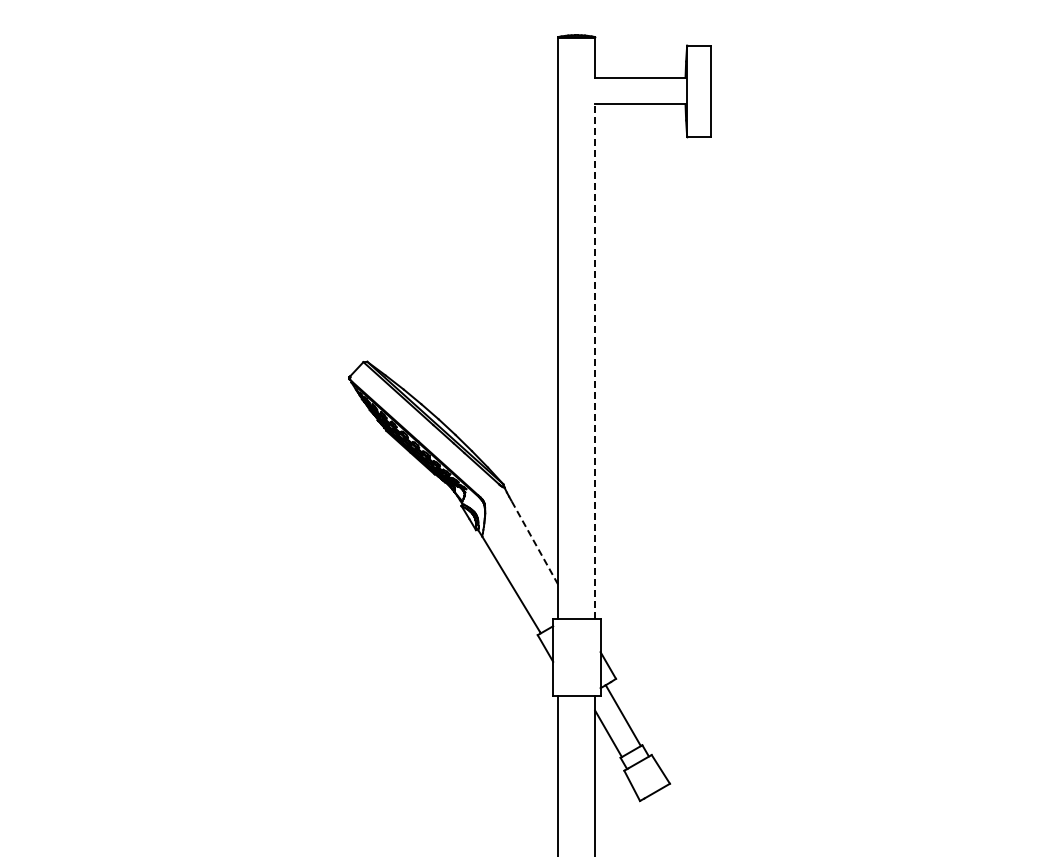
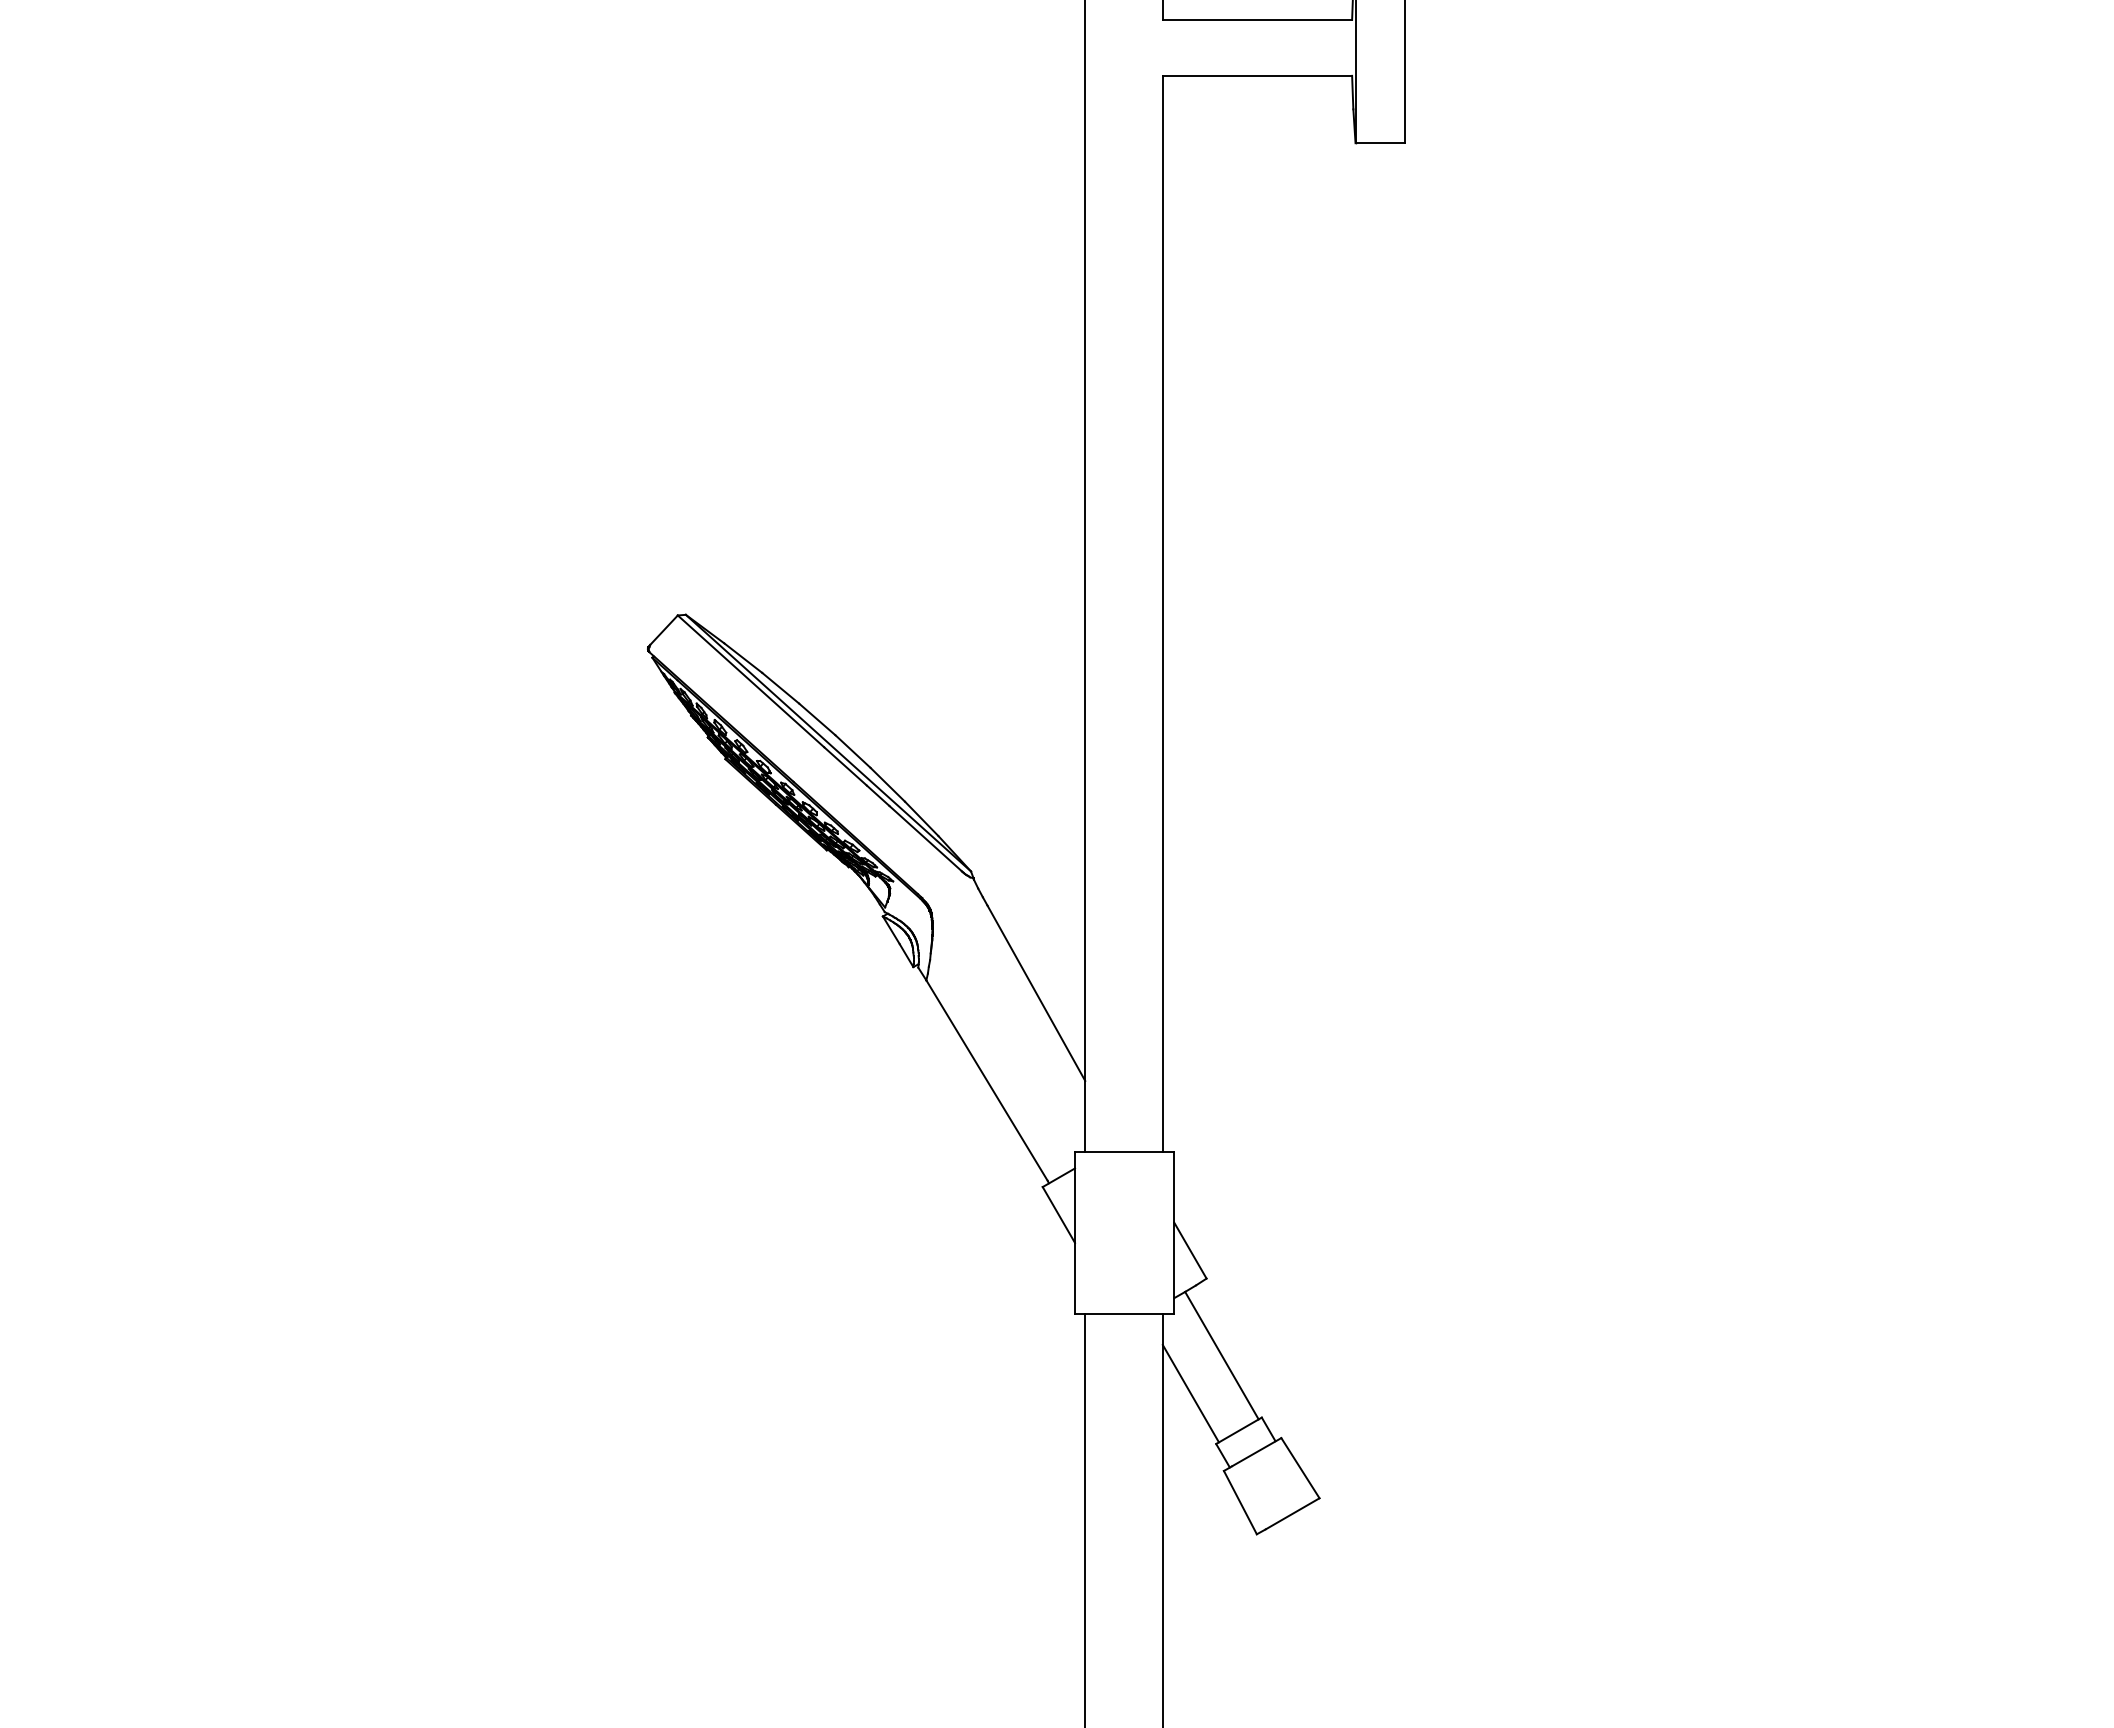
line: (595, 360) -> (1163, 612), dashed -> solid
line: (534, 542) -> (1035, 993), dashed -> solid

